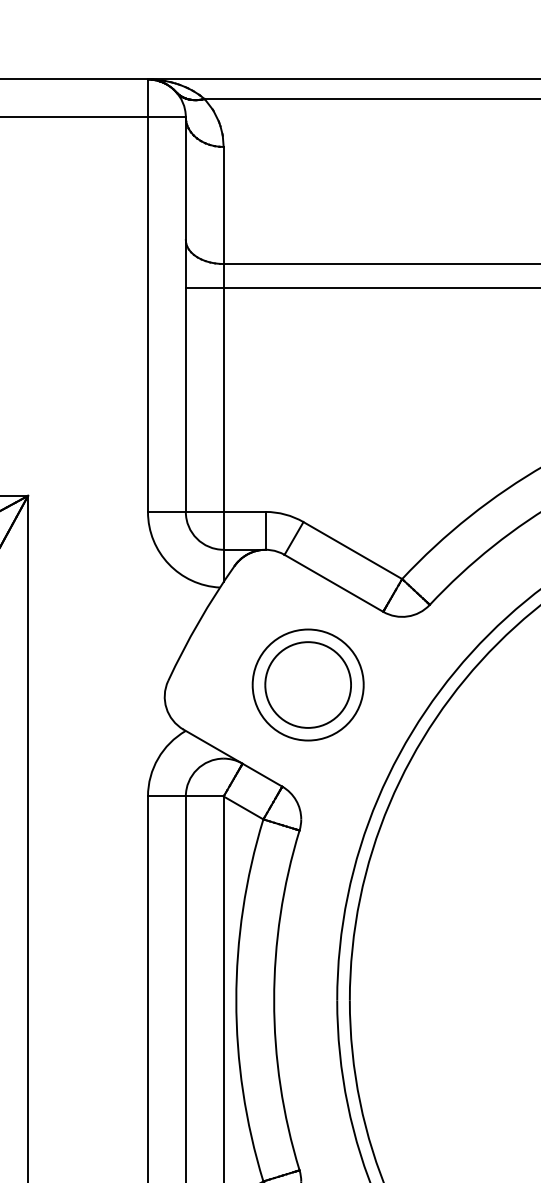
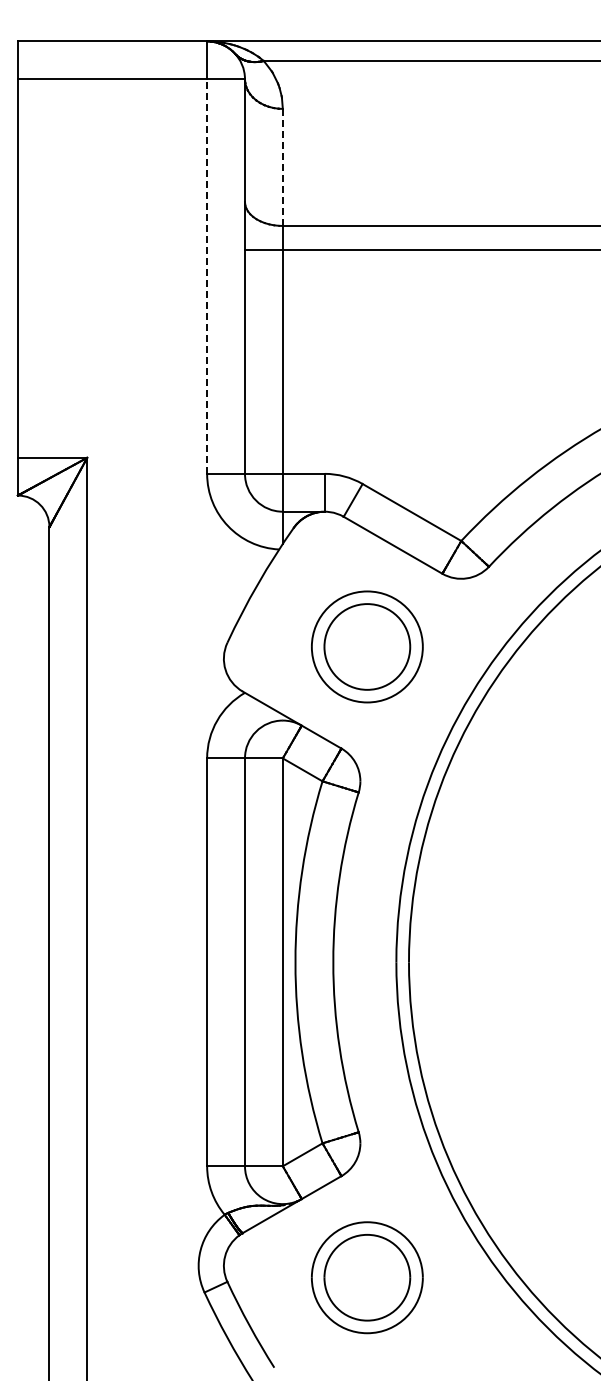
line: (223, 205) -> (282, 167), solid -> dashed
line: (148, 314) -> (207, 276), solid -> dashed

